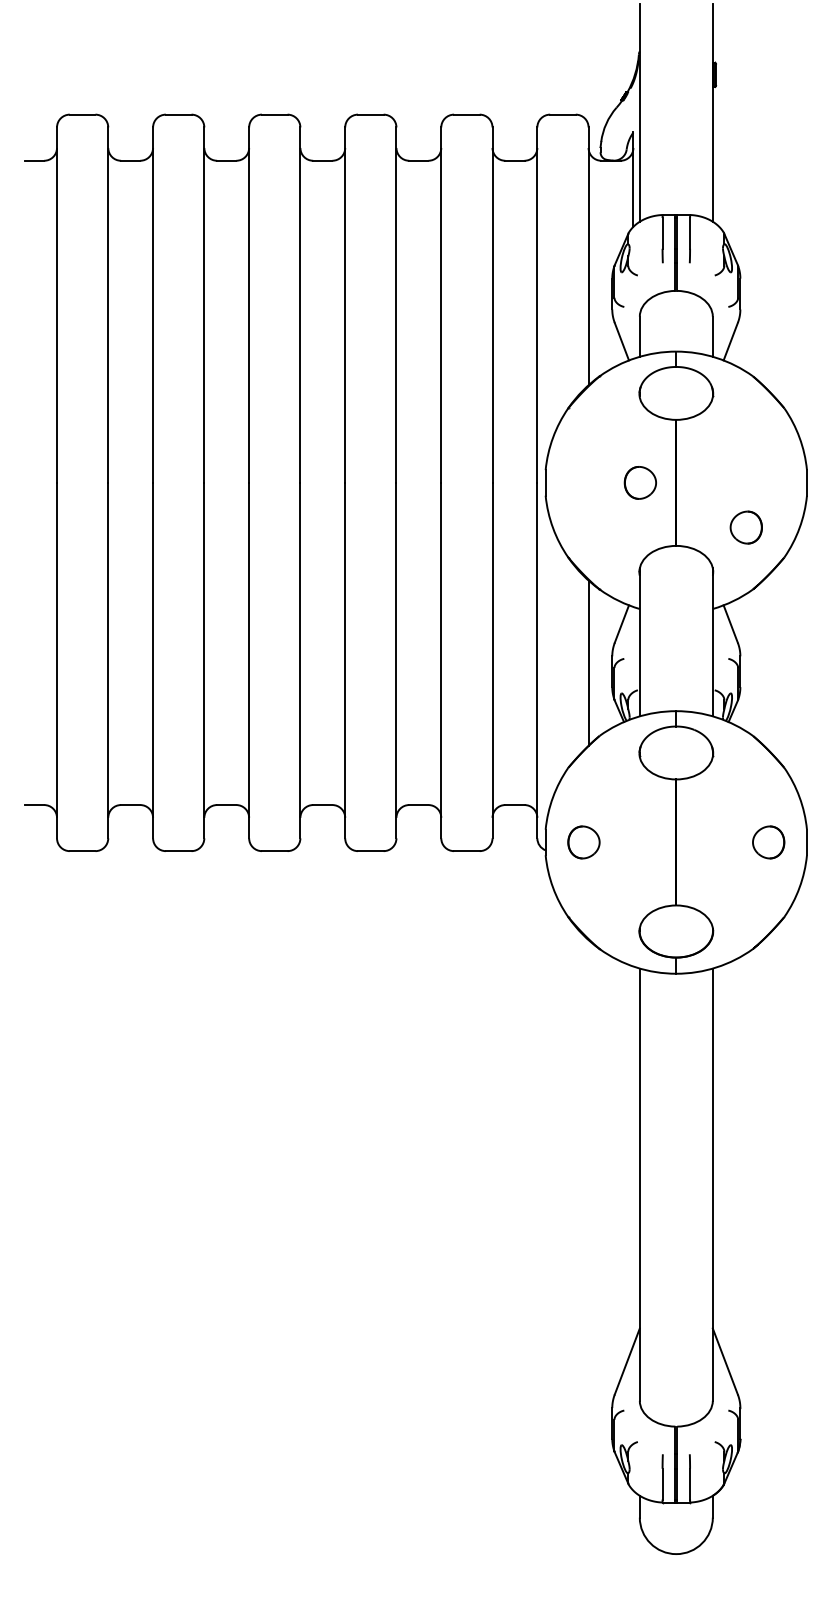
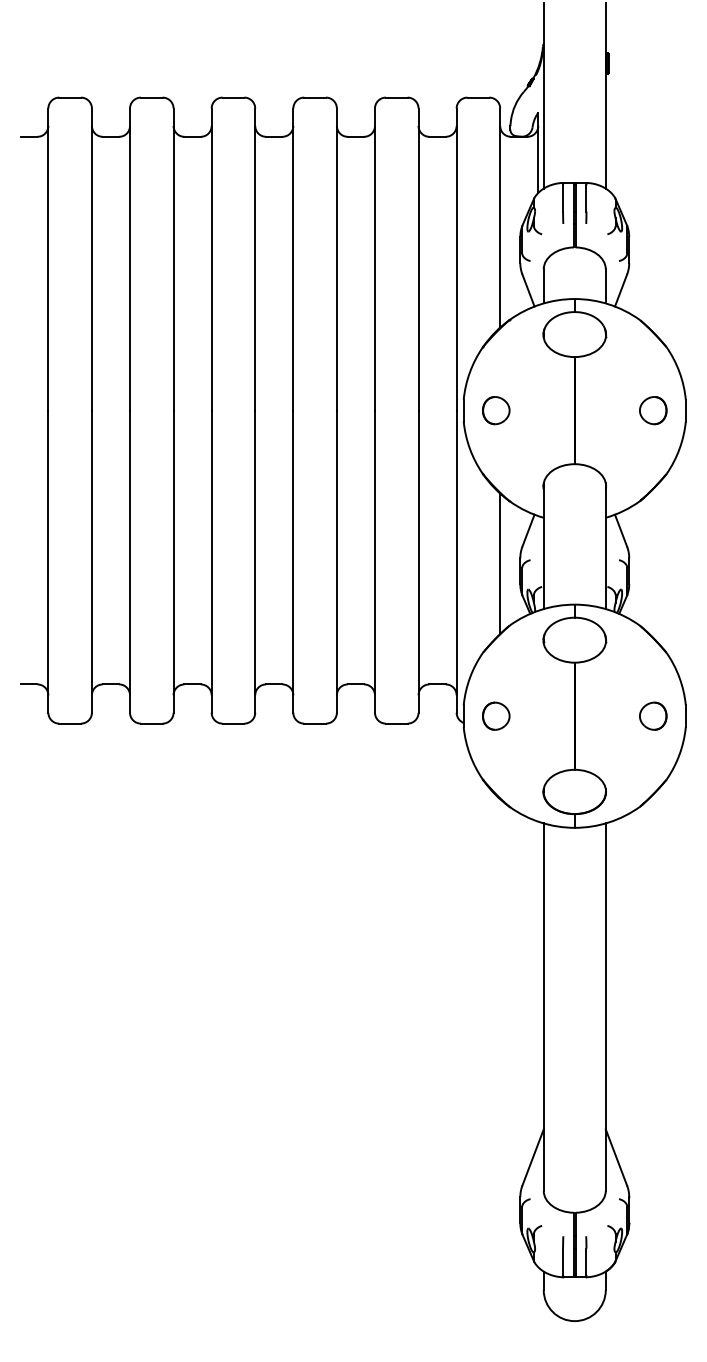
part: (640, 482) -> (496, 410), moved
part: (746, 527) -> (653, 410), moved

